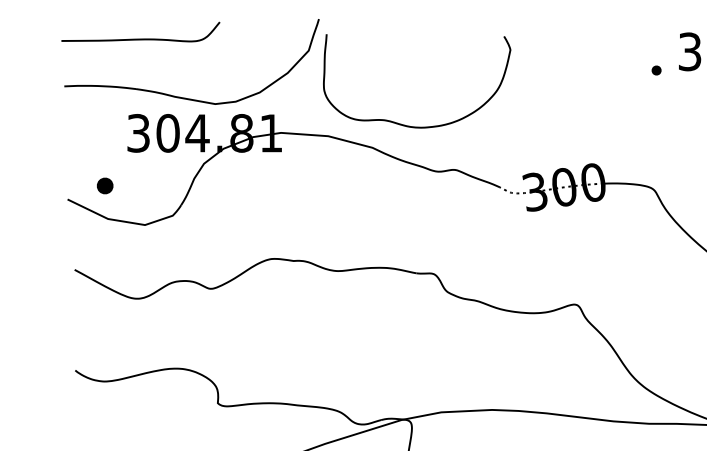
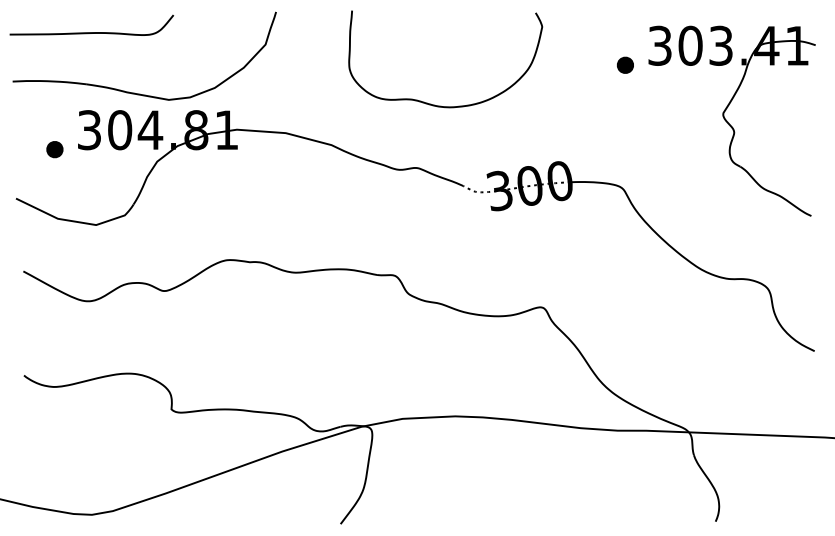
part: (656, 69) -> (625, 64), size x1.67
curve: (413, 125) -> (441, 105), moved
part: (104, 185) -> (54, 149), moved

